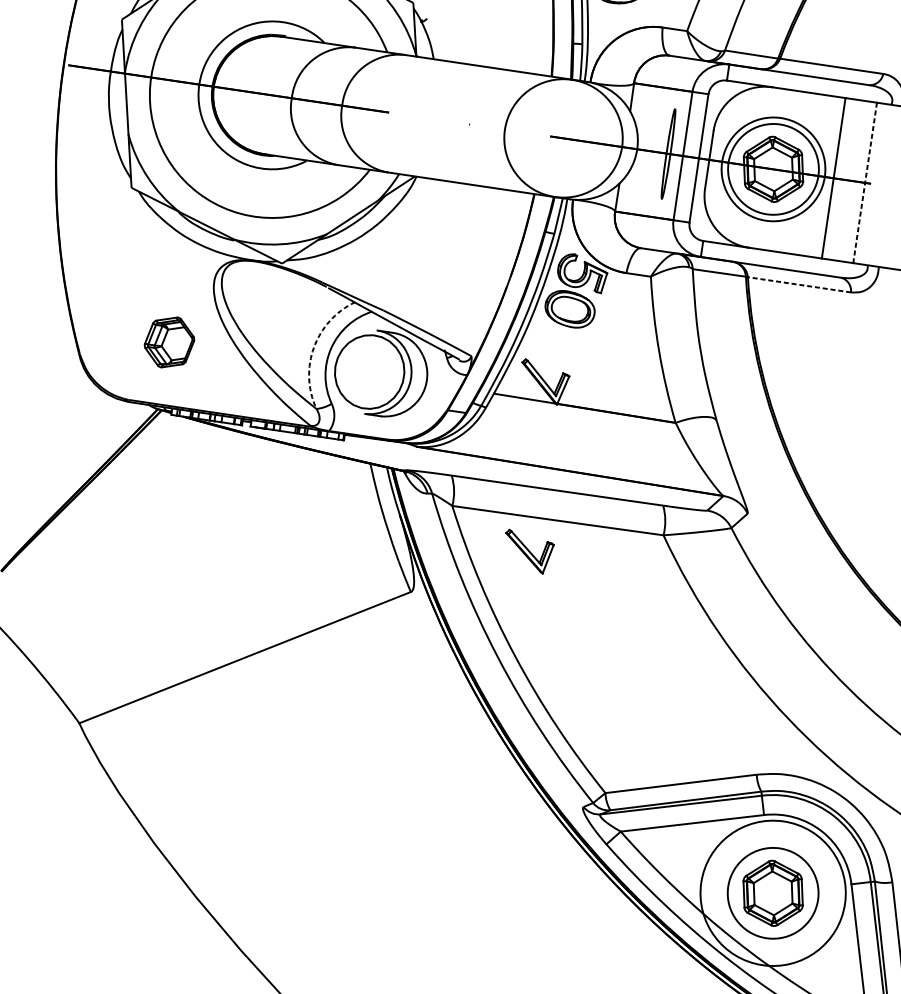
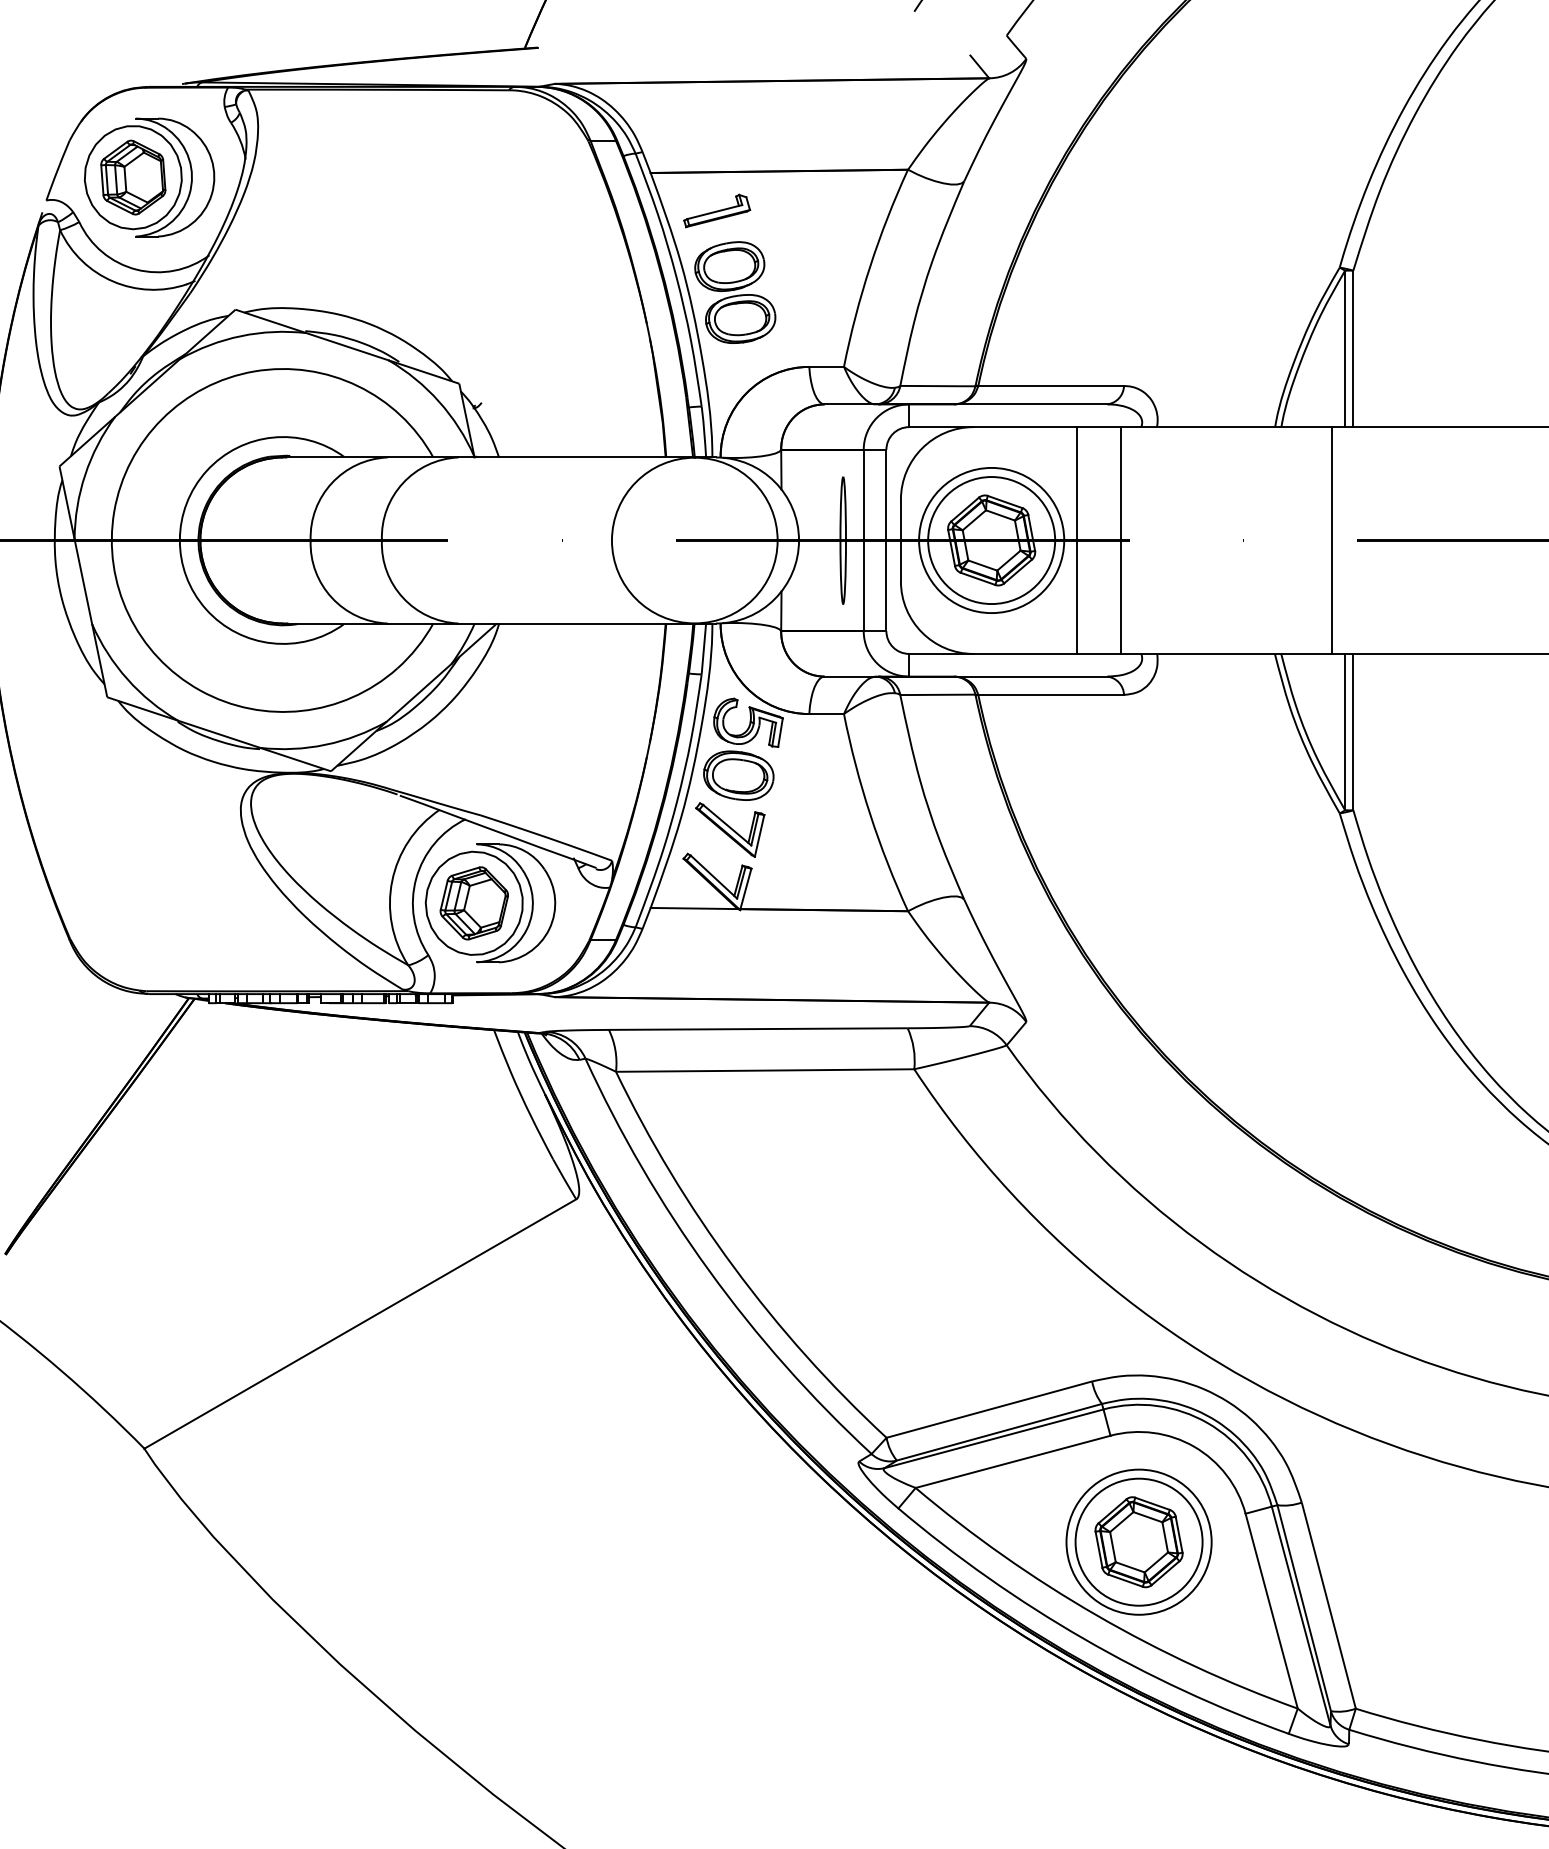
line: (865, 183) -> (1121, 541), dashed -> solid
line: (799, 284) -> (1051, 694), dashed -> solid
part: (168, 342) -> (473, 903), moved
arc: (314, 348) -> (392, 881), dashed -> solid
part: (528, 551) -> (730, 829), moved
circle: (772, 892) -> (1138, 1541), size x0.71

